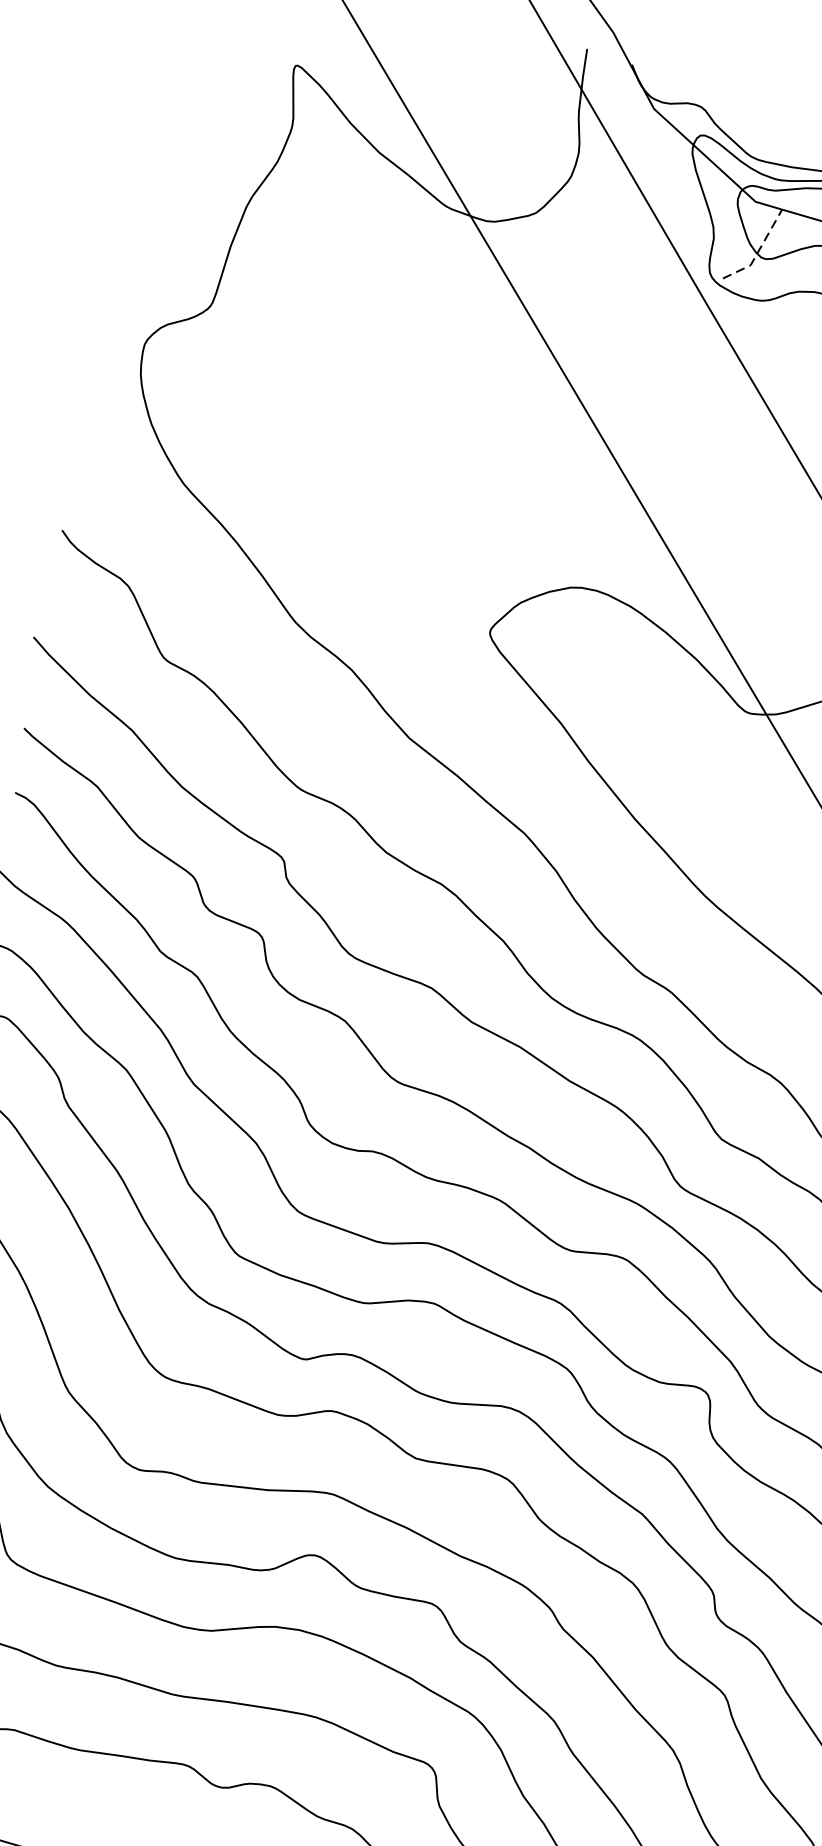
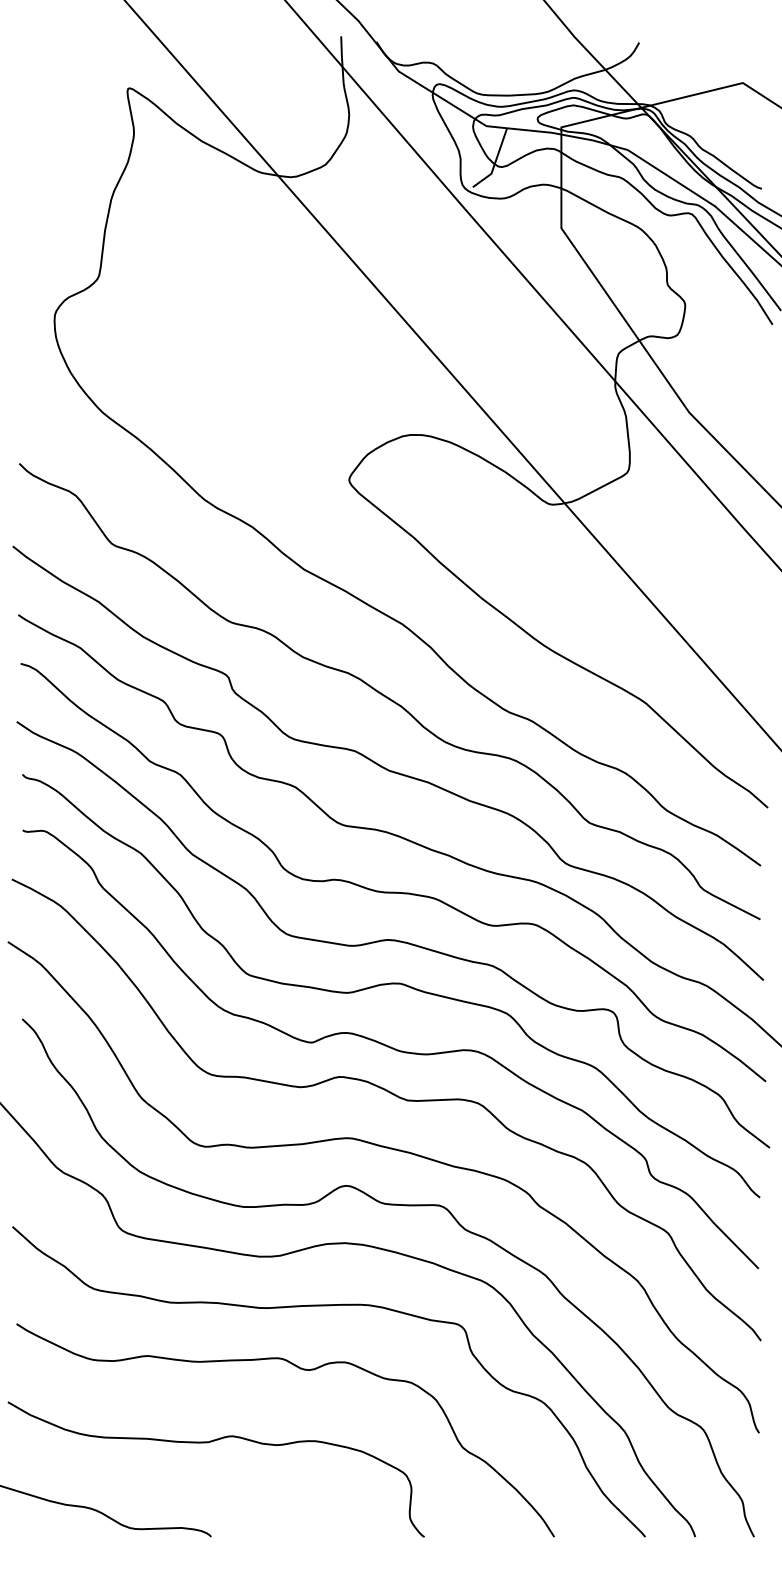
line: (758, 250) -> (495, 161), dashed -> solid

